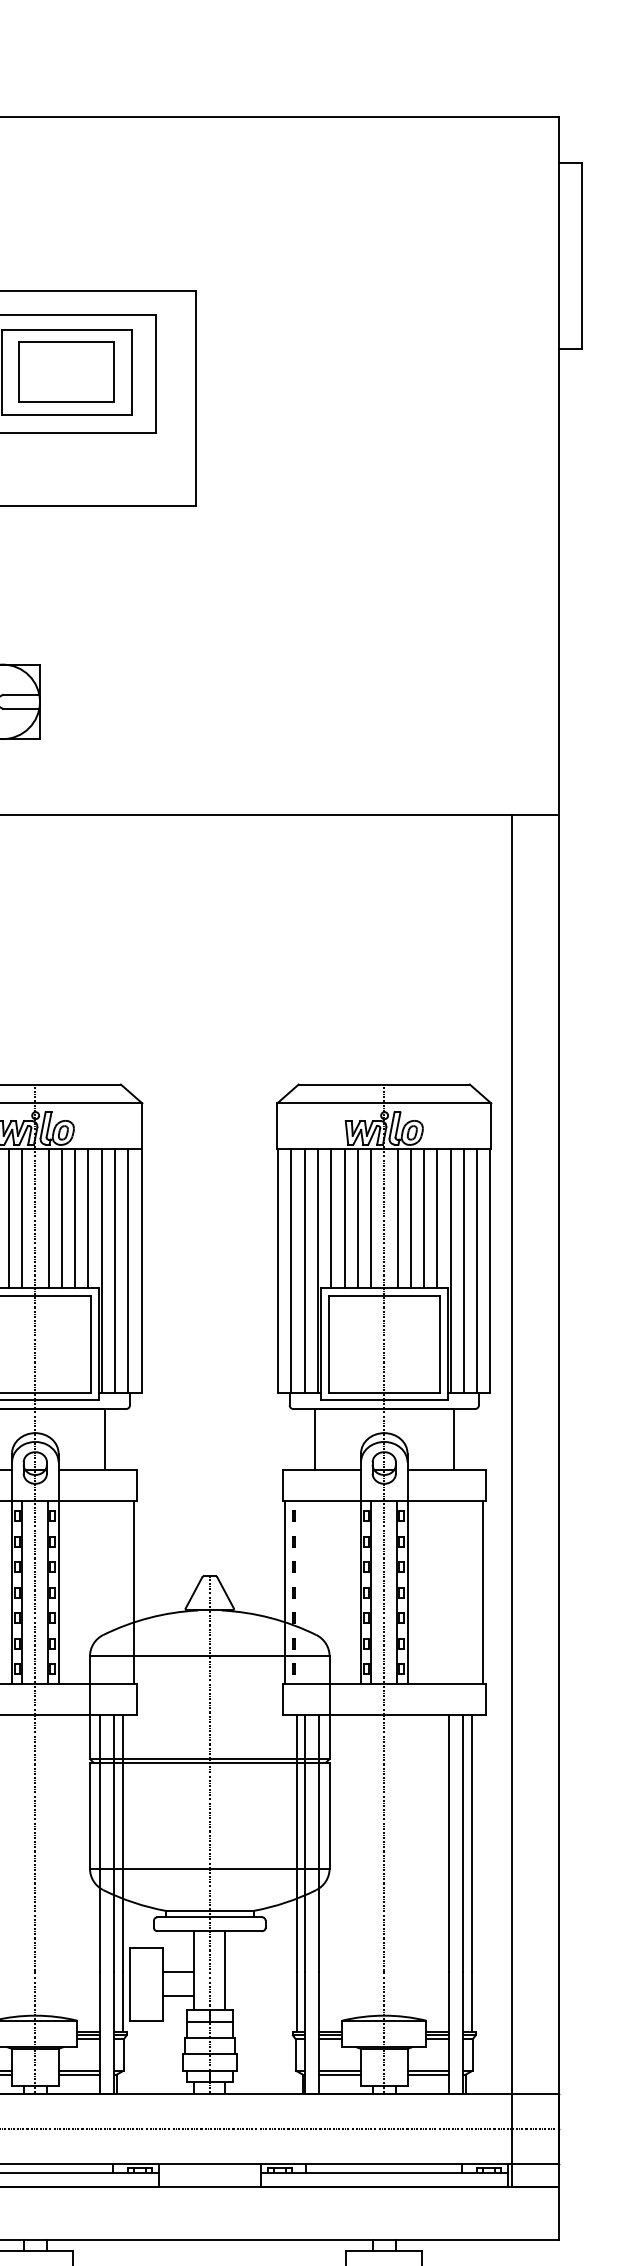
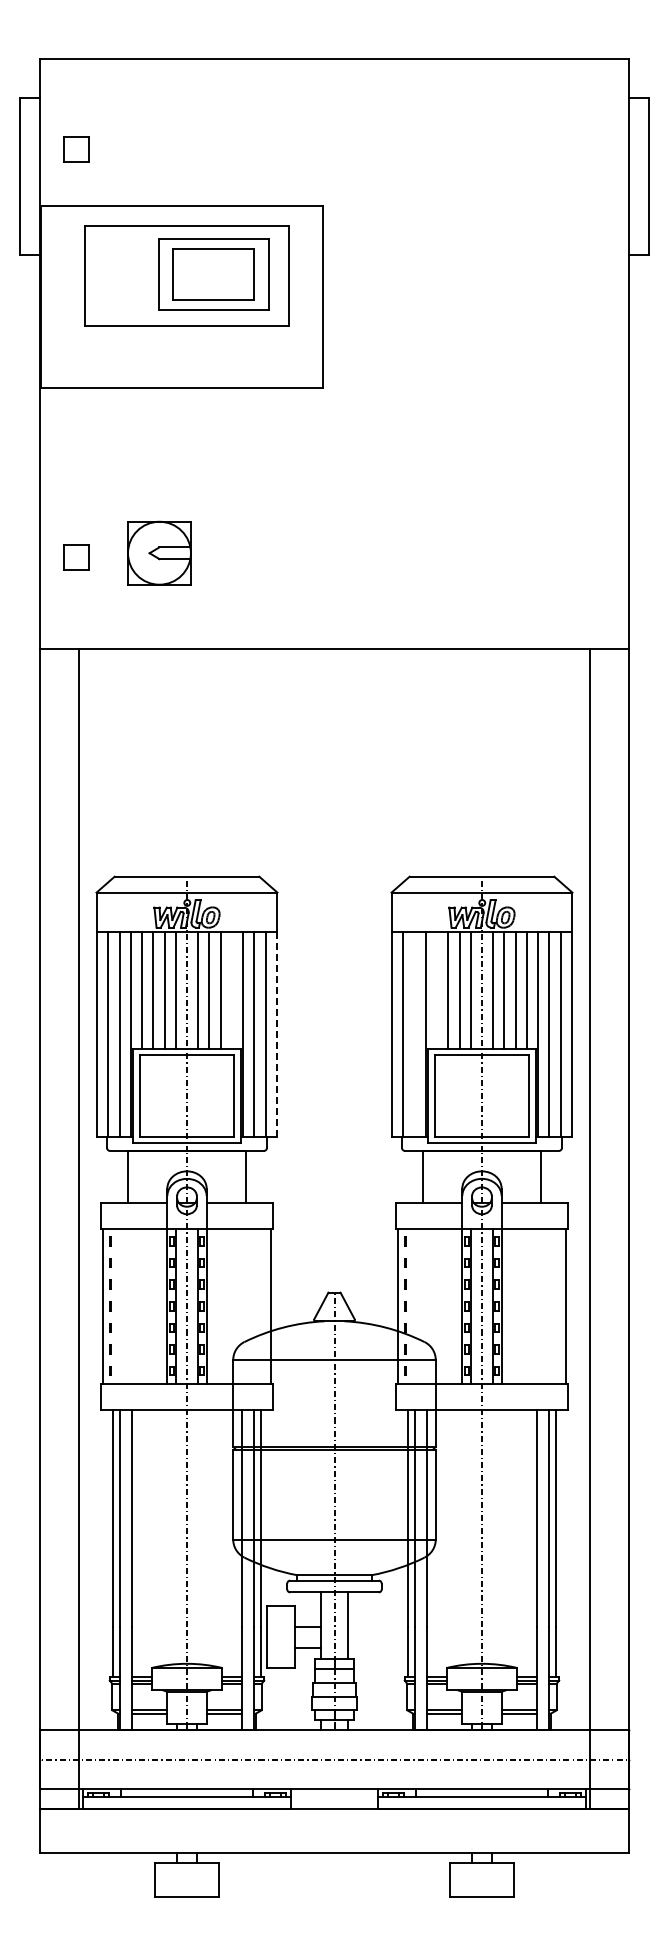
line: (87, 1217) -> (231, 989), removed
line: (331, 1217) -> (437, 989), removed
line: (141, 1271) -> (276, 1034), solid -> dashed
line: (304, 1271) -> (414, 1034), removed

